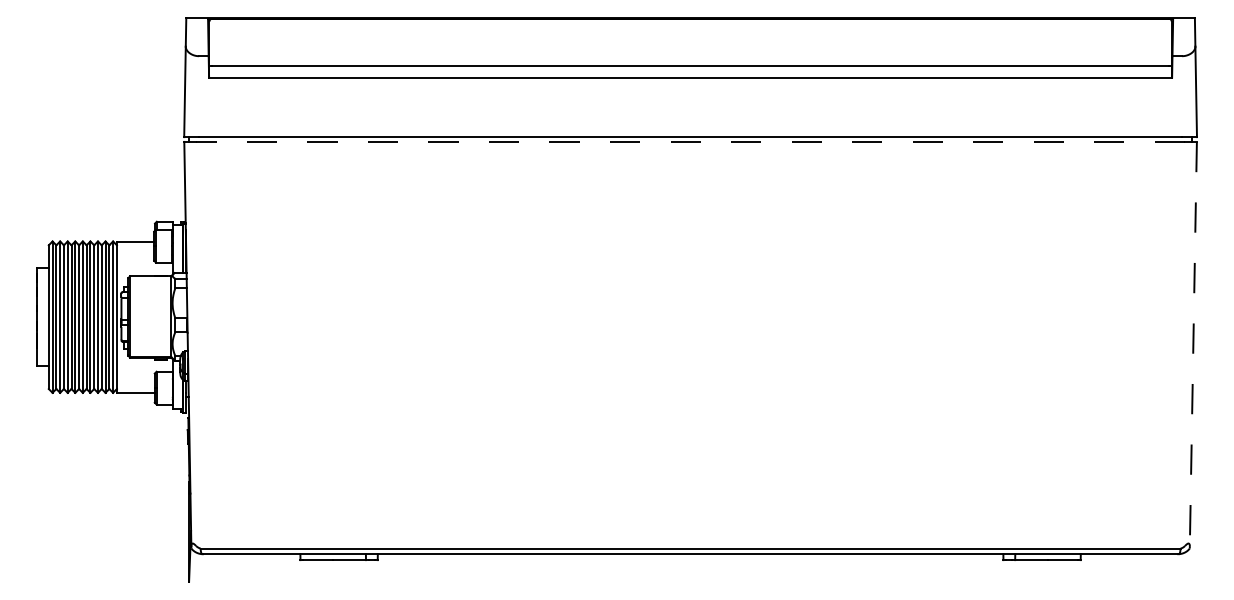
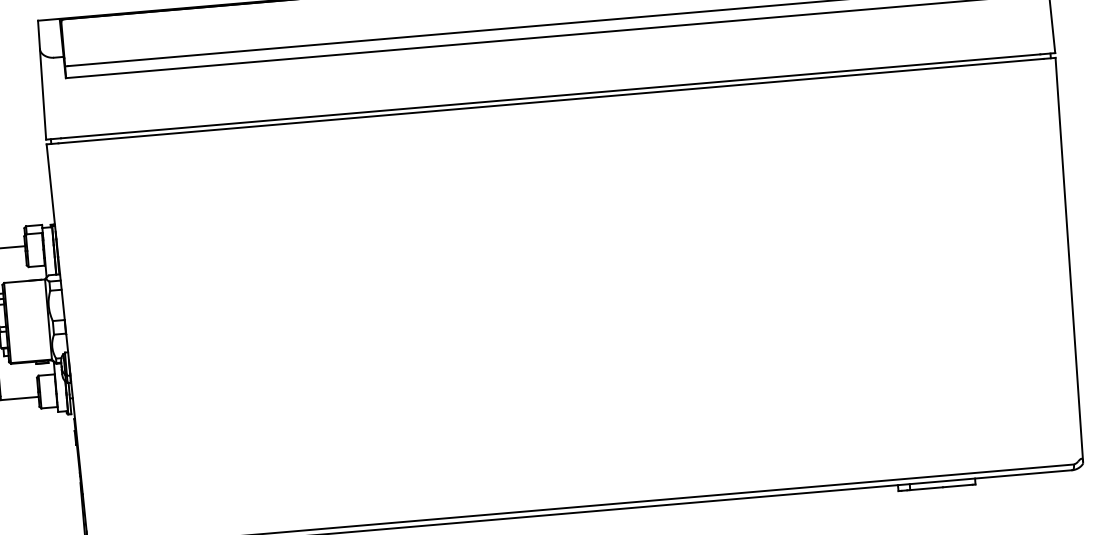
line: (690, 141) -> (550, 100), dashed -> solid
line: (1193, 344) -> (1069, 260), dashed -> solid

